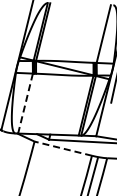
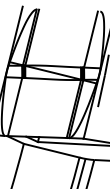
line: (25, 103) -> (15, 106), dashed -> solid
line: (63, 148) -> (51, 150), dashed -> solid

